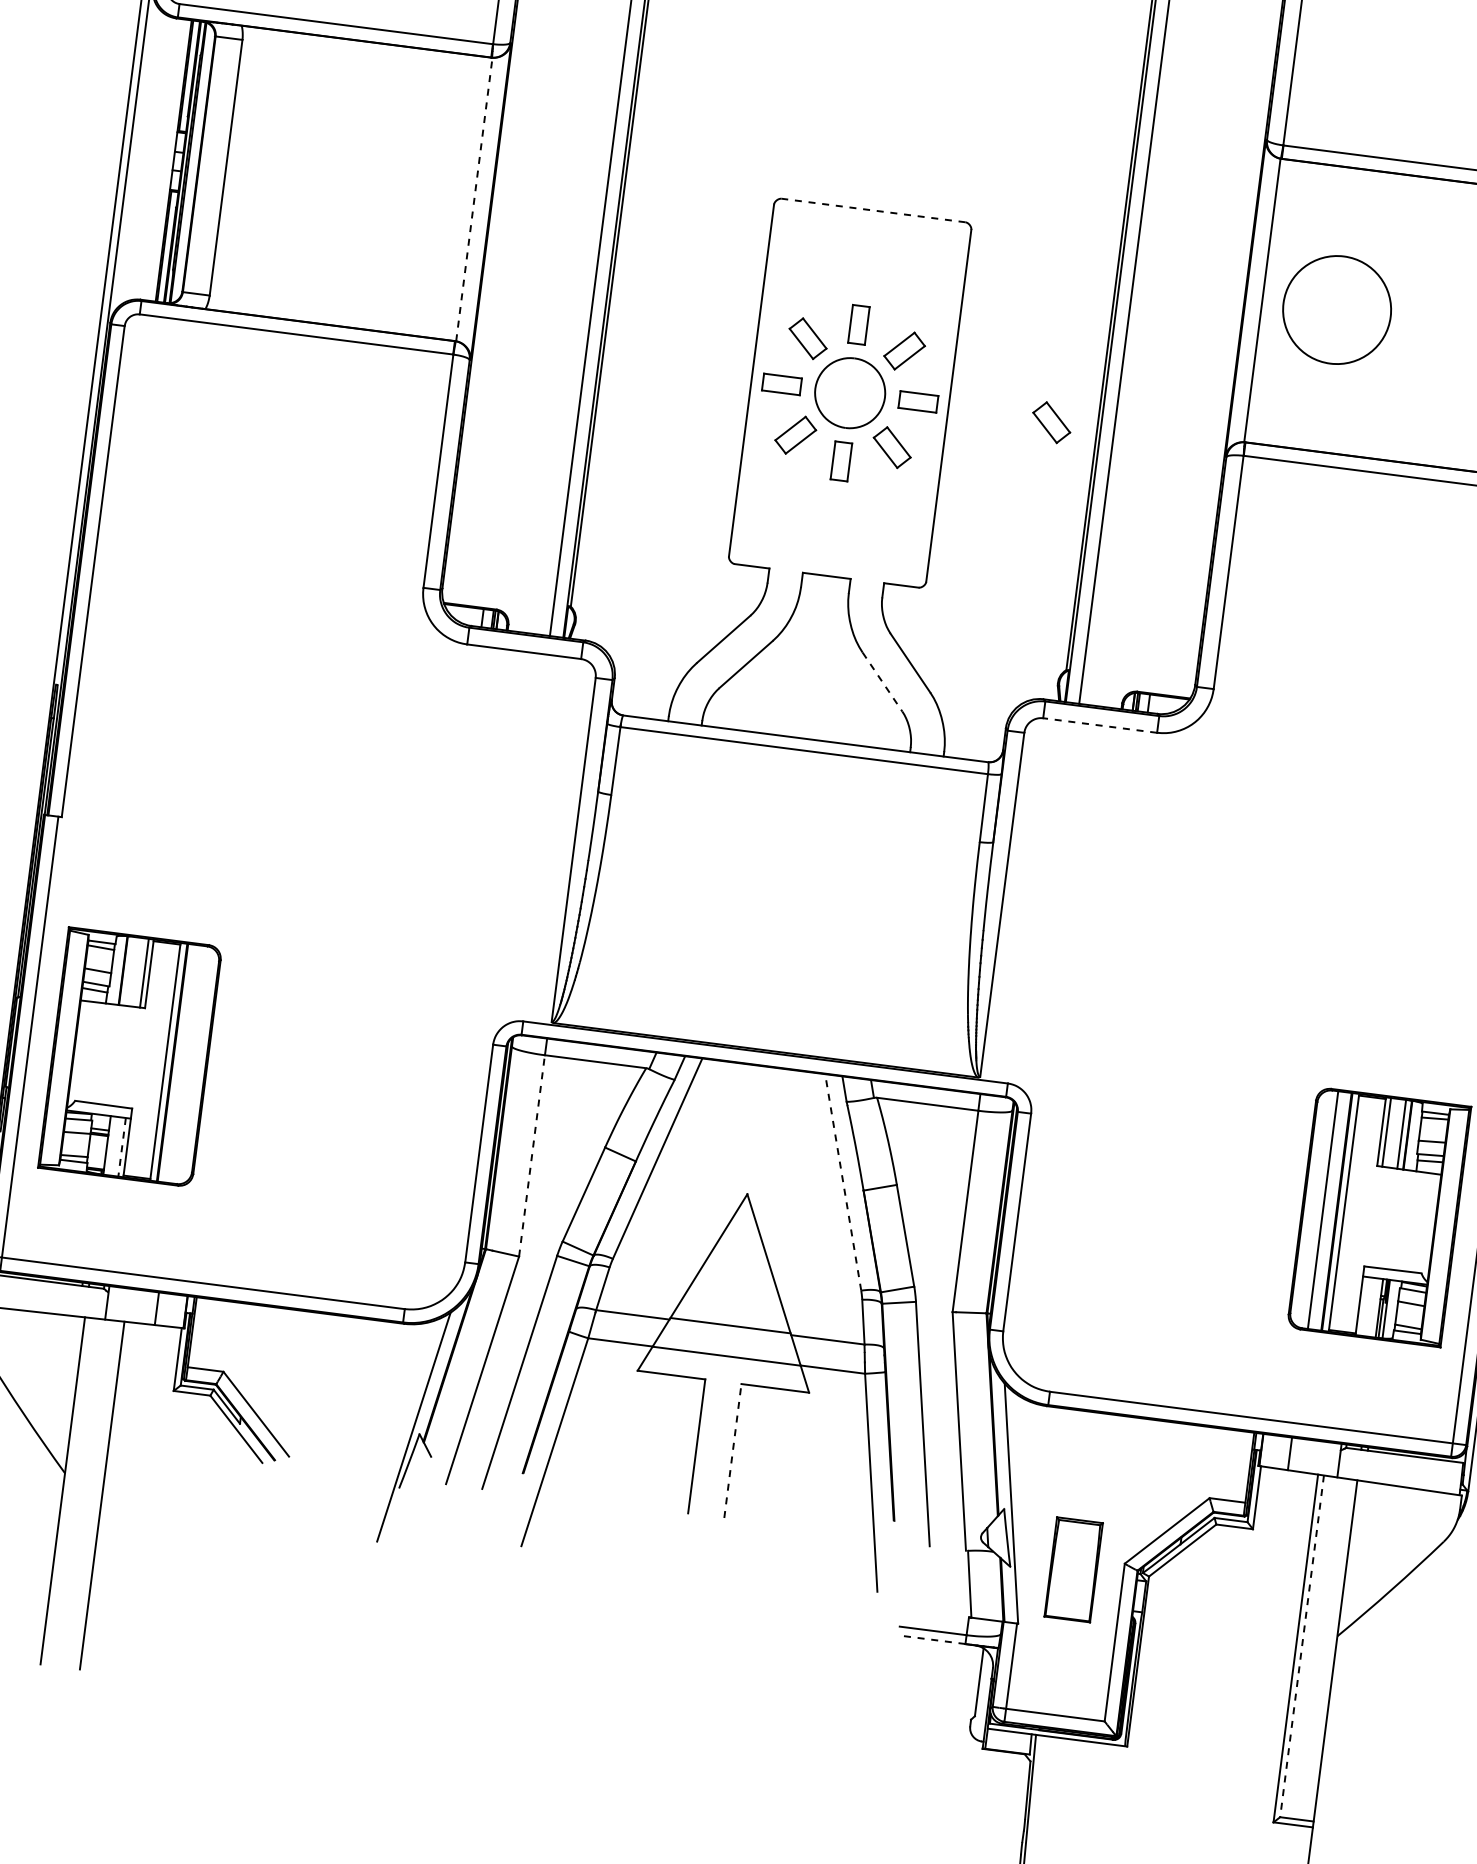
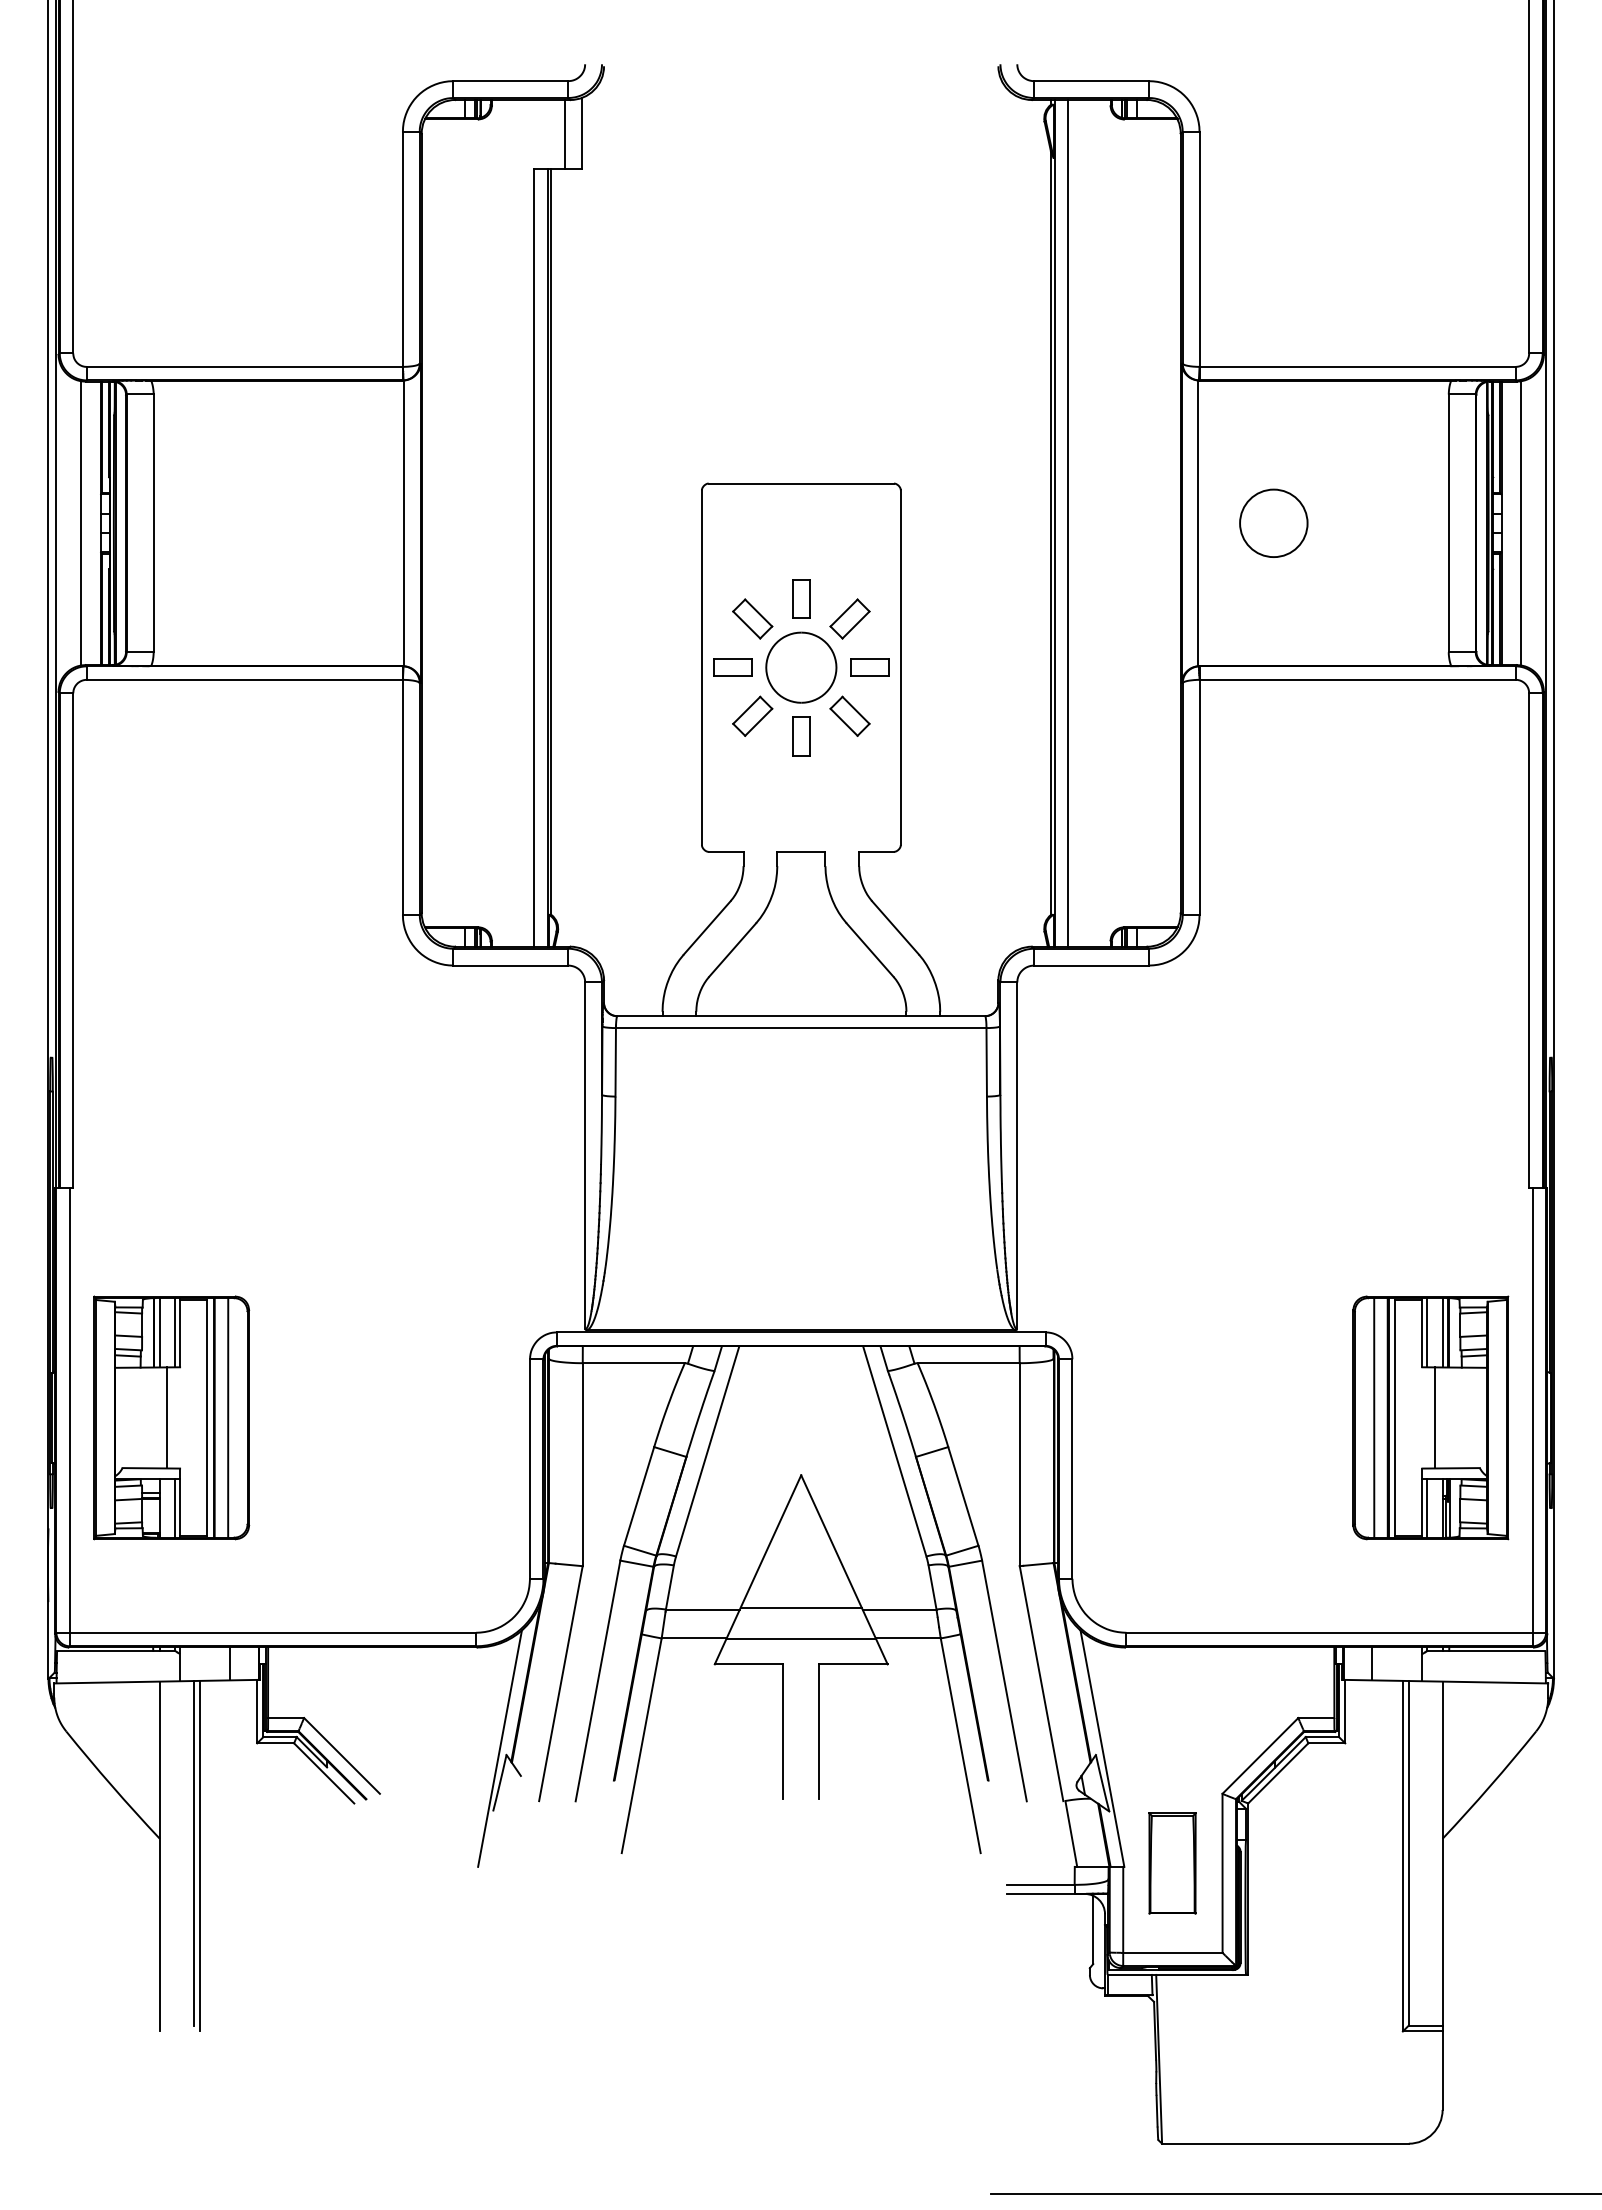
line: (154, 158) -> (81, 523), added
line: (473, 199) -> (403, 523), dashed -> solid
line: (873, 210) -> (801, 483), dashed -> solid
circle: (1336, 310) -> (1273, 523), size x0.62
part: (1051, 421) -> (1004, 670), removed
line: (882, 682) -> (870, 950), dashed -> solid
line: (1100, 725) -> (1091, 965), dashed -> solid
line: (129, 971) -> (159, 1332), added
line: (126, 1056) -> (167, 1417), added
line: (186, 1064) -> (228, 1417), added
line: (122, 1147) -> (175, 1508), dashed -> solid
line: (531, 1155) -> (582, 1464), dashed -> solid
line: (842, 1182) -> (894, 1451), dashed -> solid
line: (1383, 1217) -> (1435, 1417), added
line: (1364, 1305) -> (1427, 1507), added
line: (732, 1450) -> (819, 1731), dashed -> solid
line: (96, 1491) -> (193, 1852), added
part: (1073, 1569) -> (1172, 1863), moved
line: (931, 1639) -> (1040, 1893), dashed -> solid
line: (1301, 1646) -> (1408, 1853), dashed -> solid

